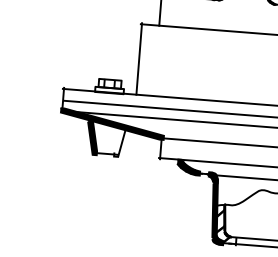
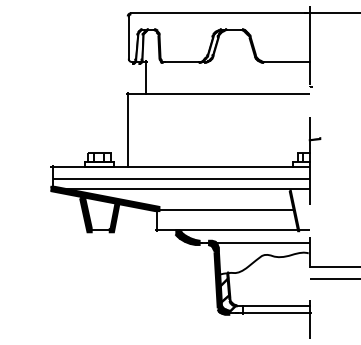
fill: (119, 141) -> (114, 216), added

